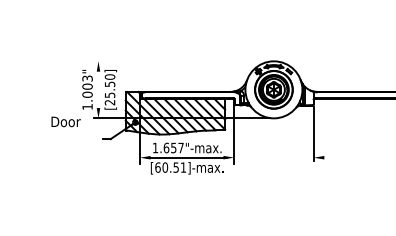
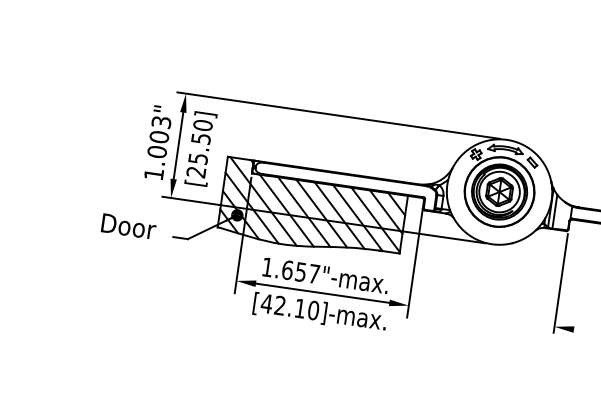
line: (181, 61) -> (337, 115), added
line: (98, 89) -> (178, 145), added
text: (65, 121) -> (127, 225), moved
text: (170, 167) -> (289, 306), [60.51]-max -> [42.10]-max

